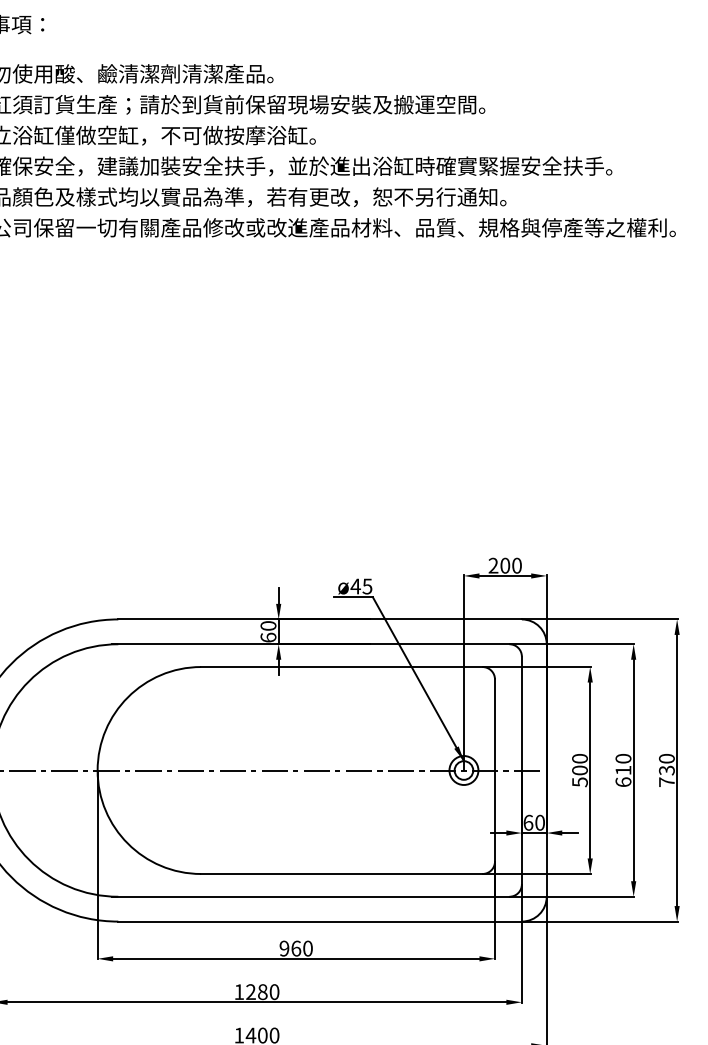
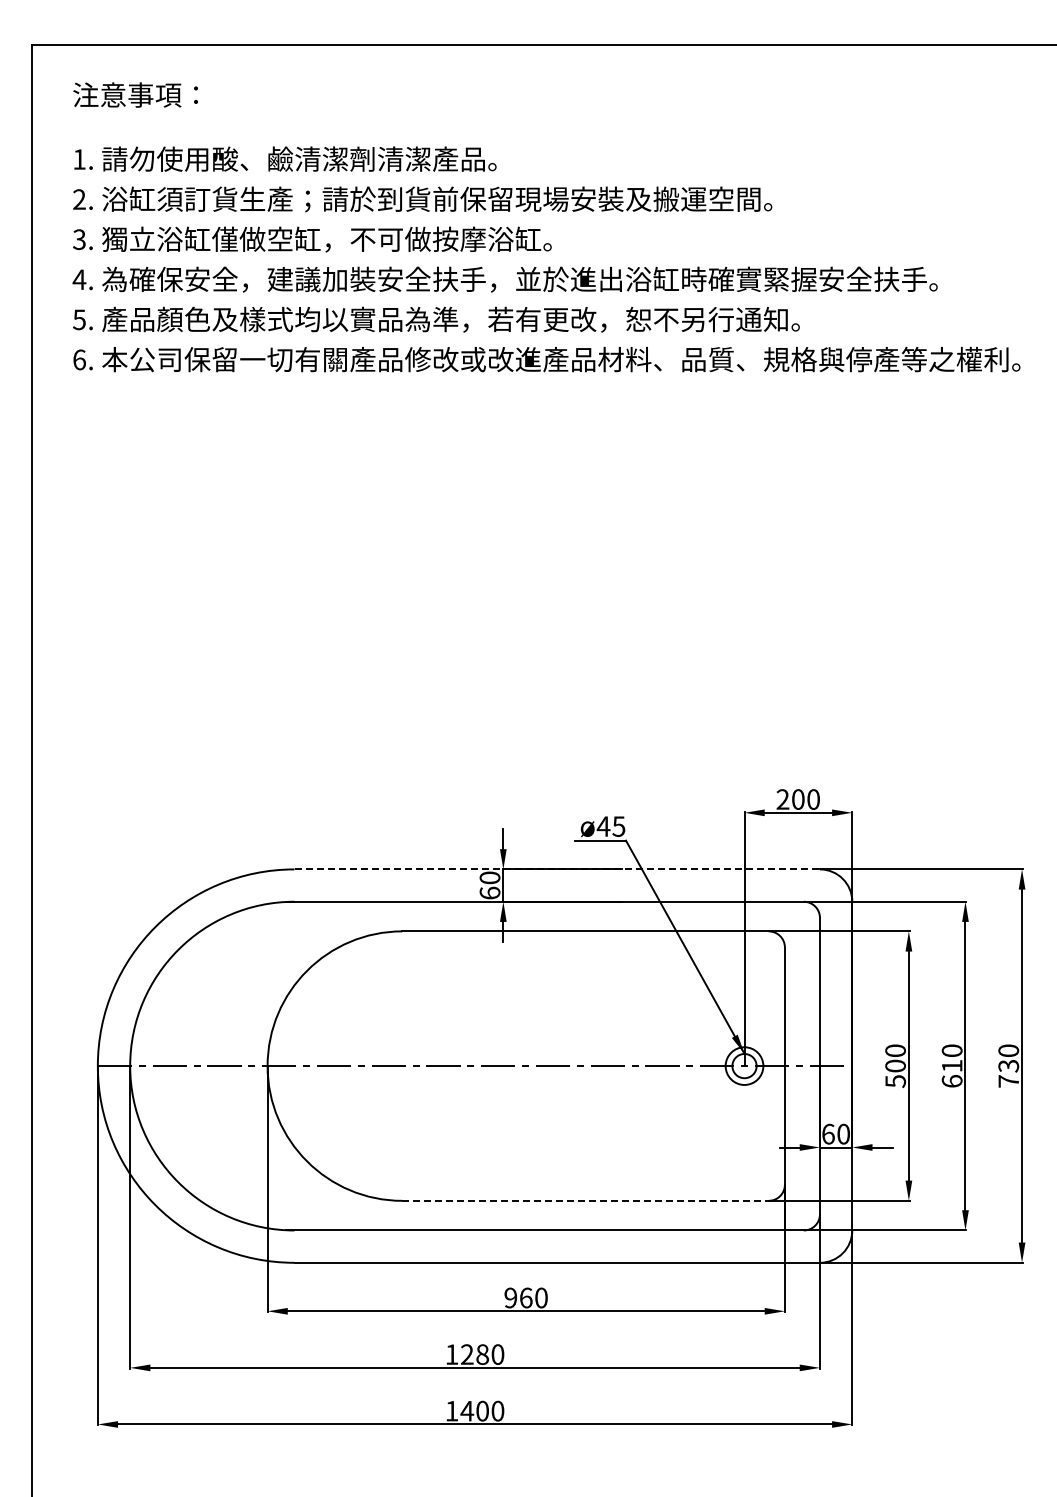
line: (320, 619) -> (557, 869), solid -> dashed
line: (342, 873) -> (586, 1200), solid -> dashed

